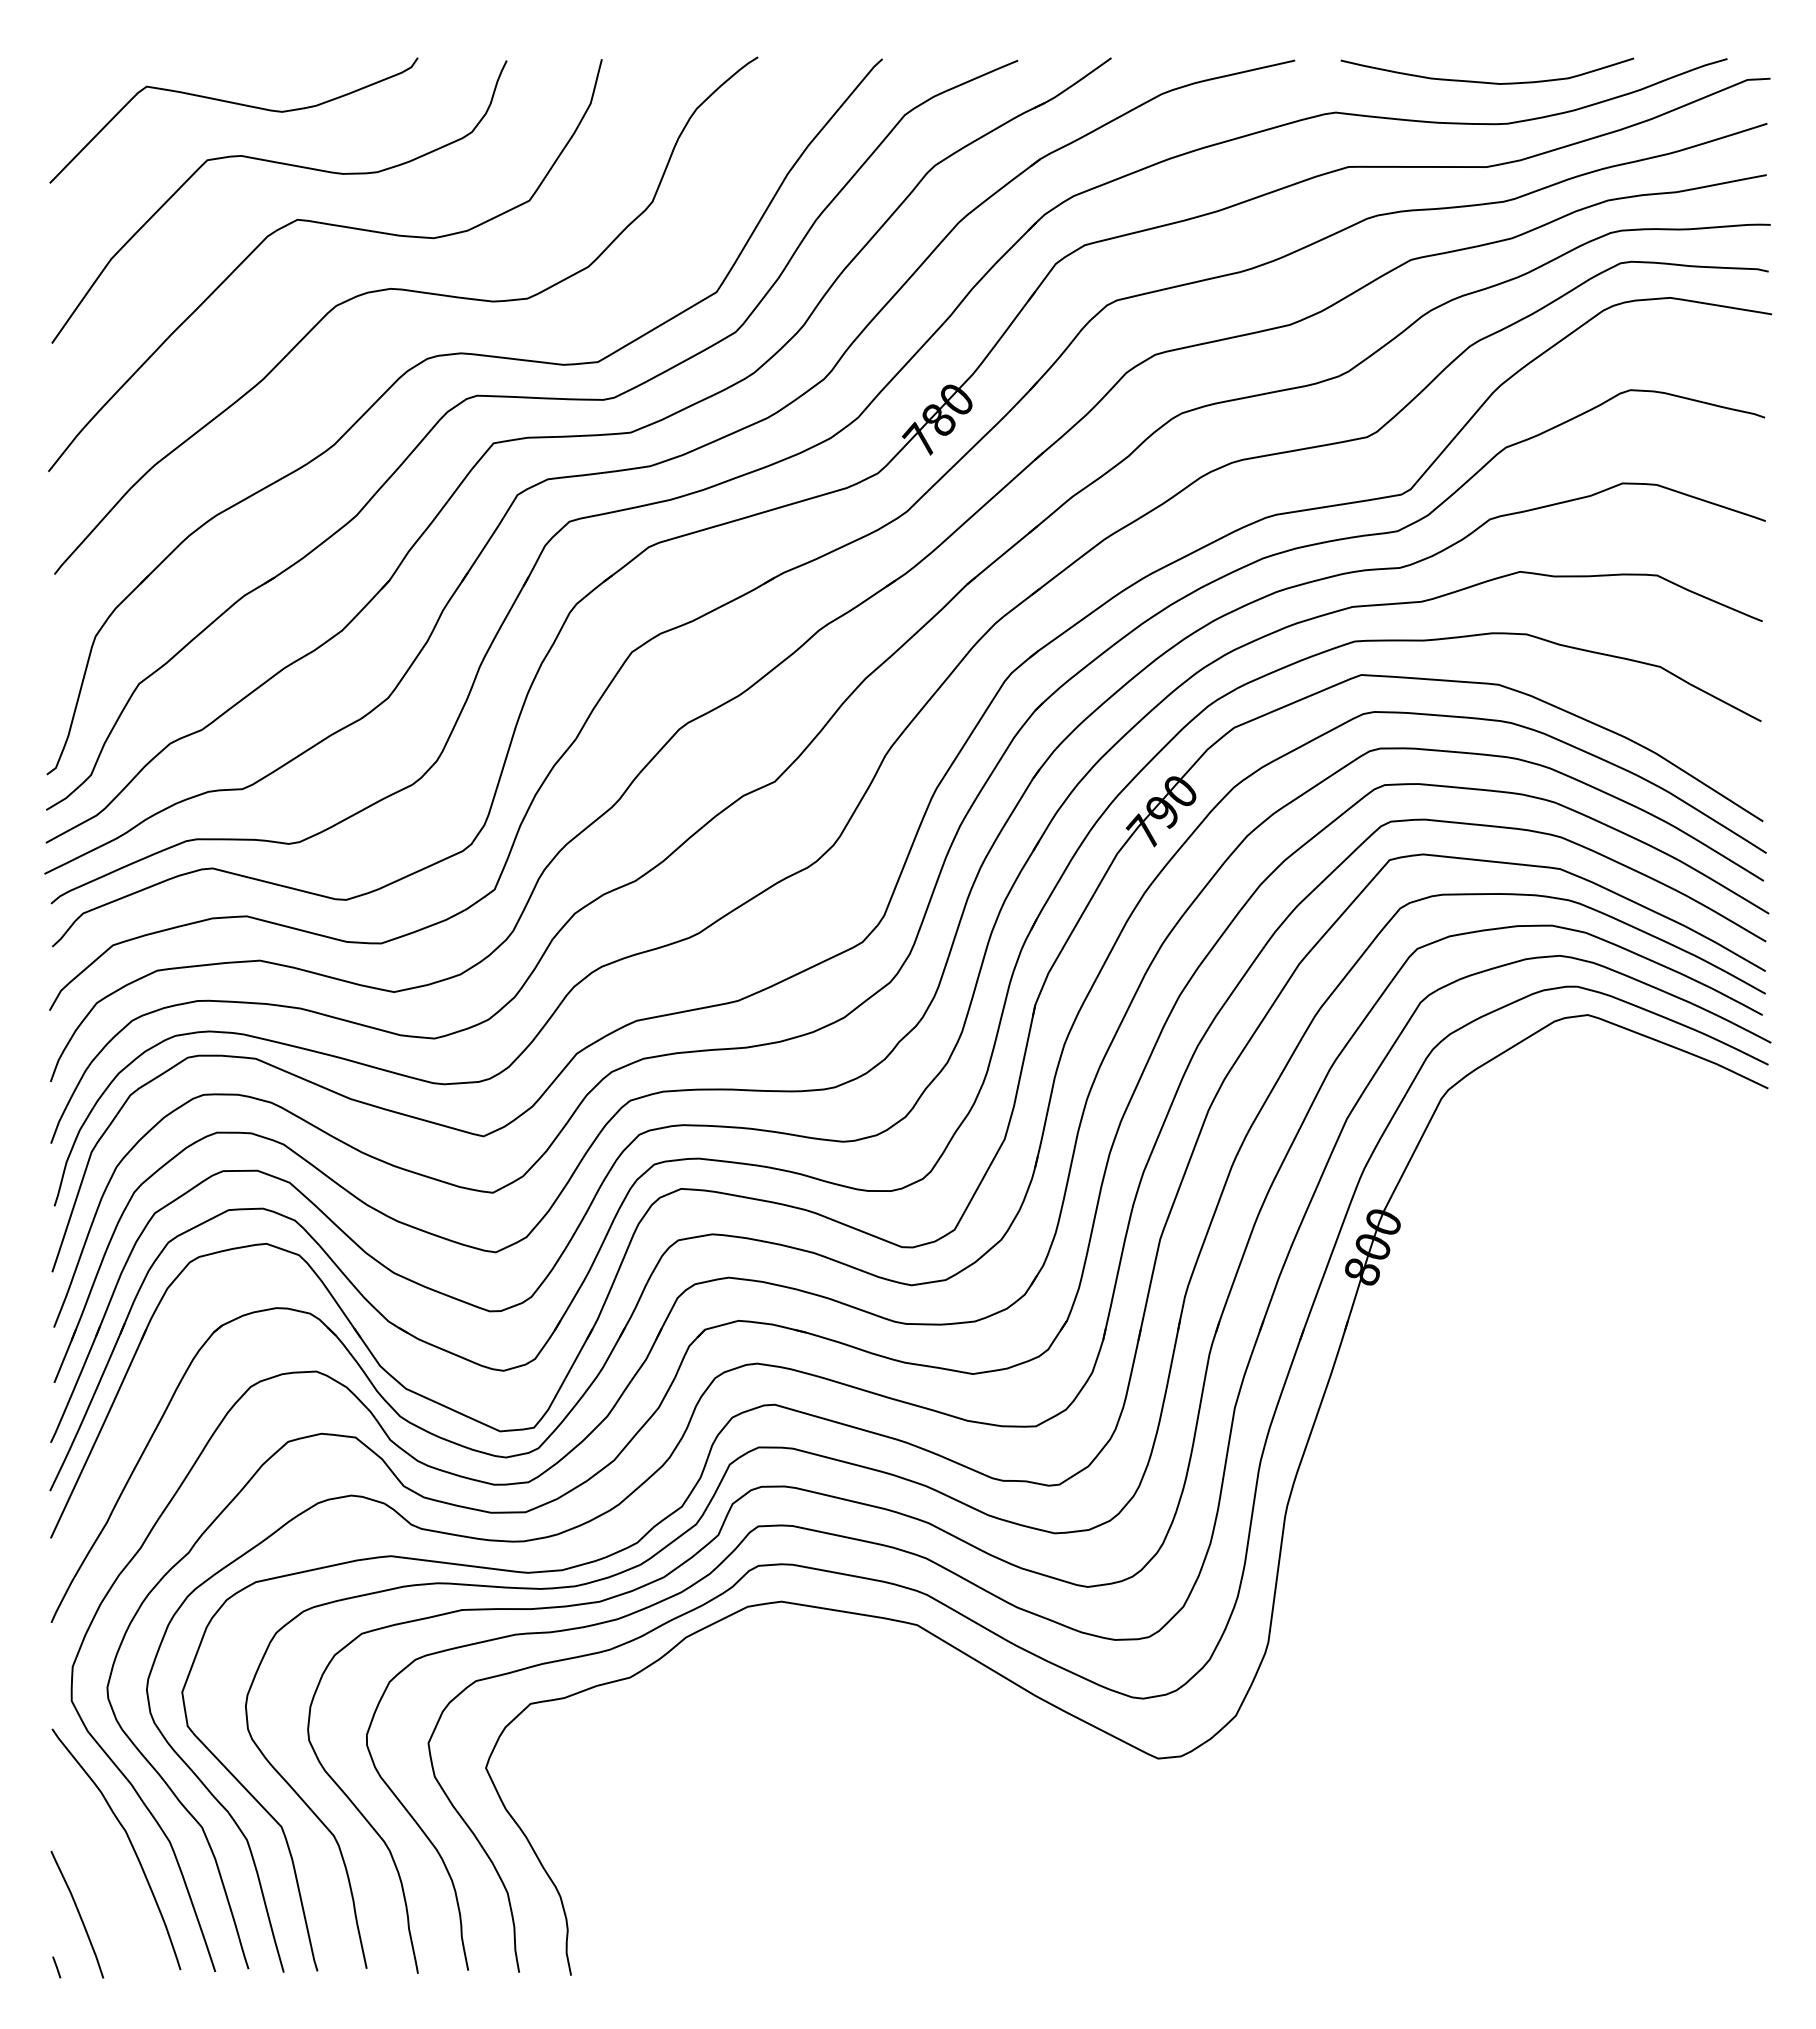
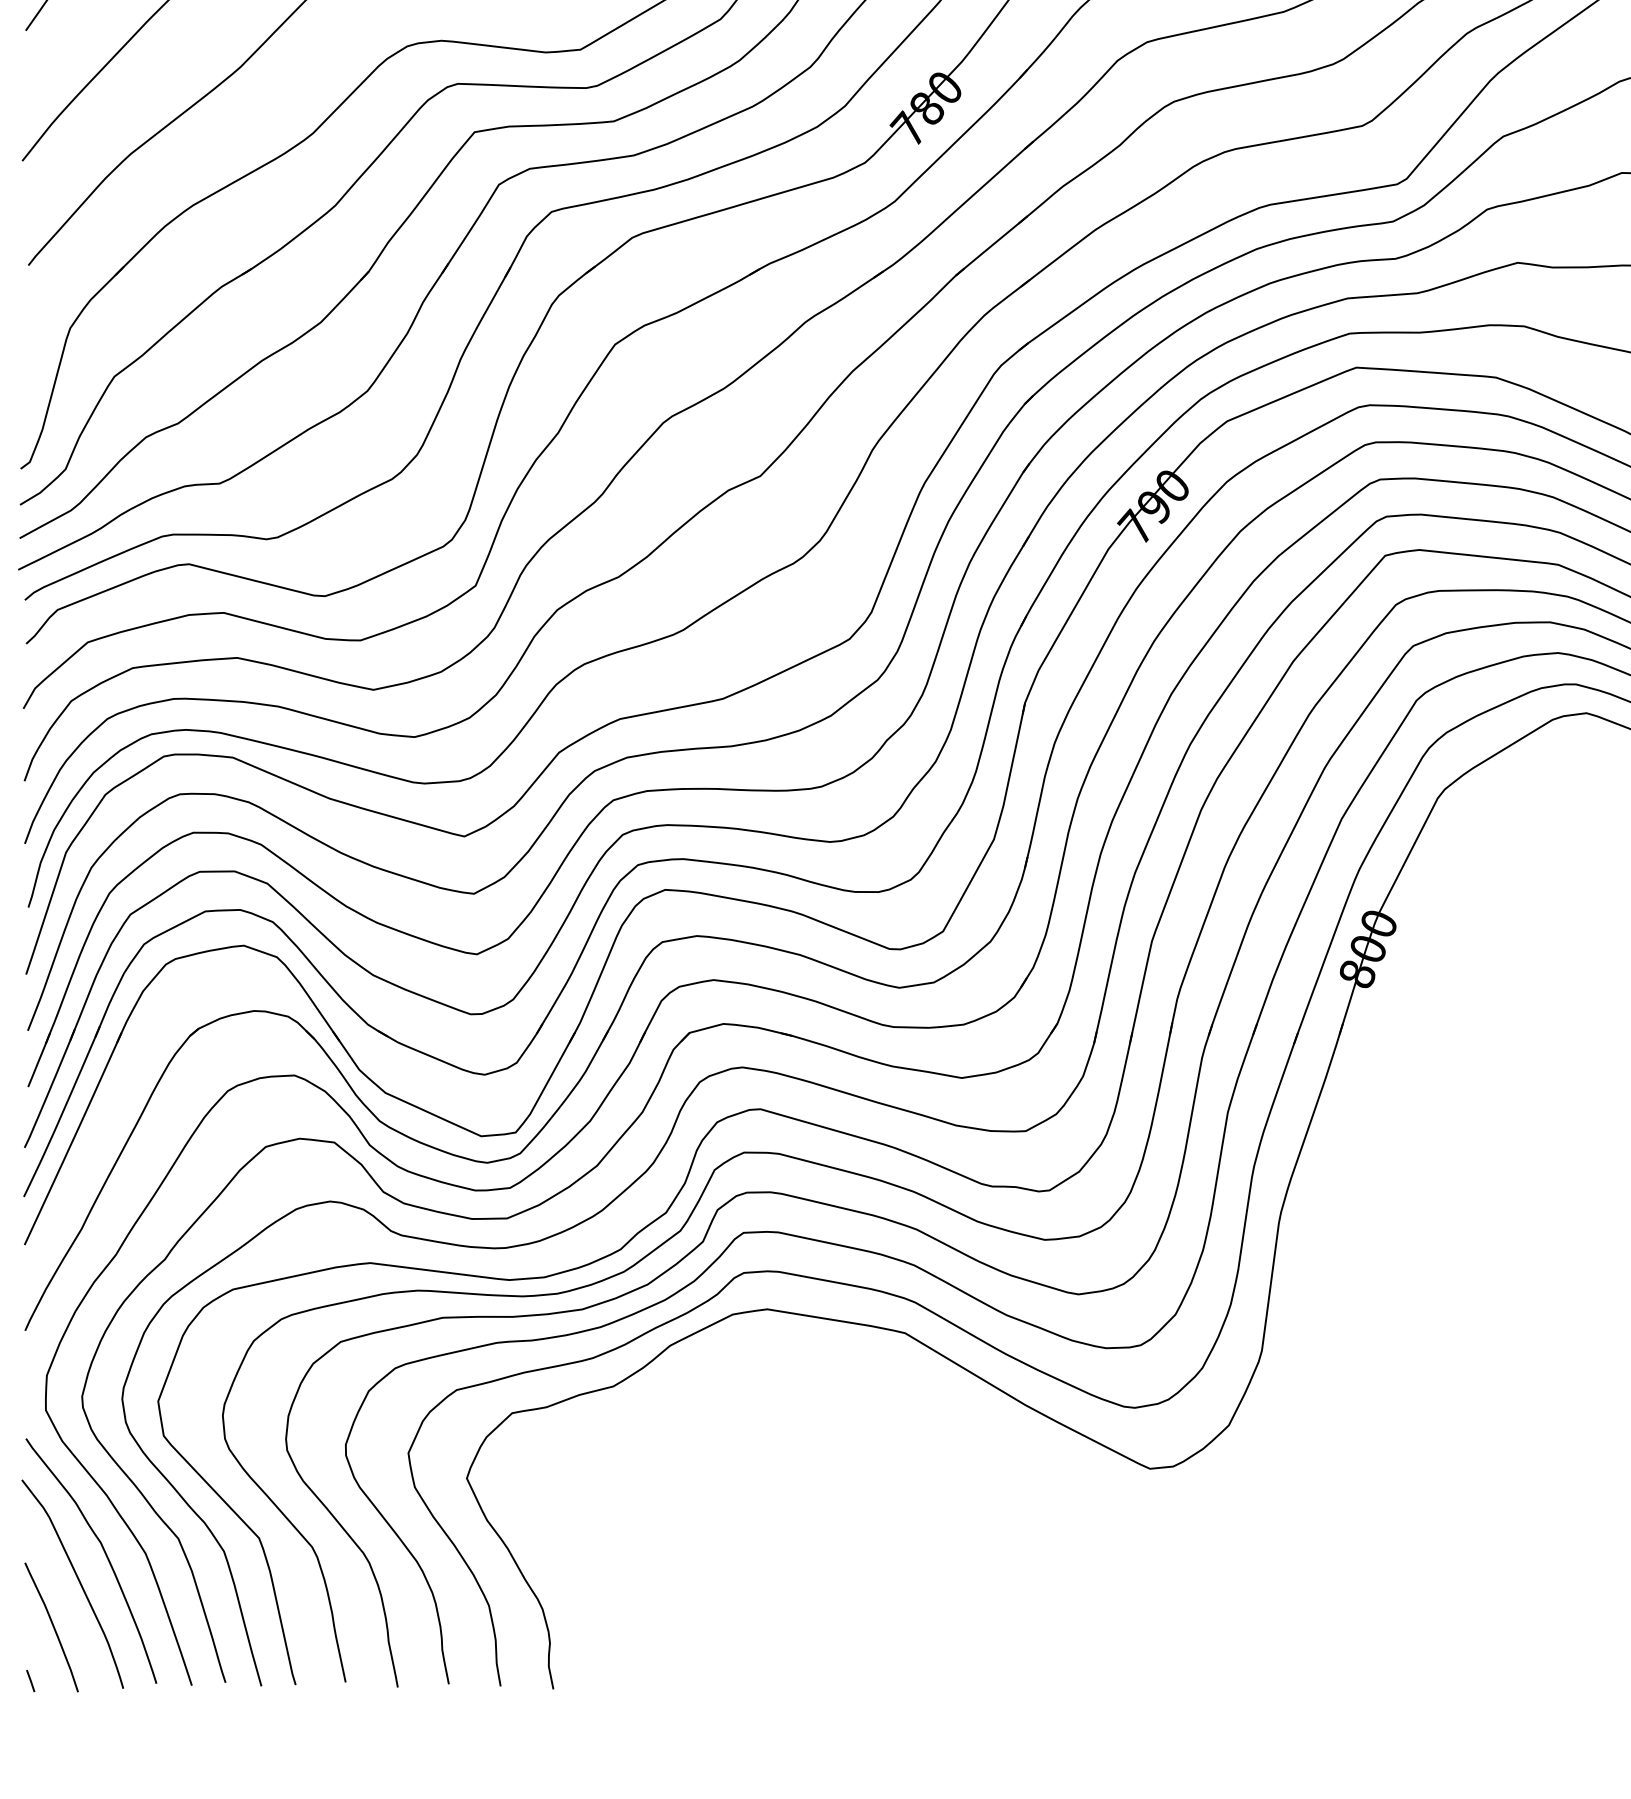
curve: (103, 1869) -> (78, 1581), added

